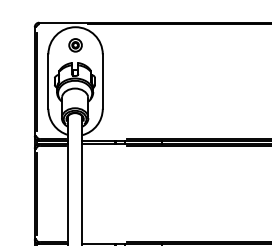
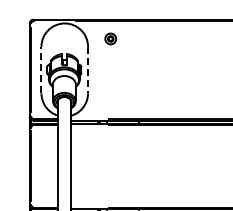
part: (75, 44) -> (110, 38), moved
line: (48, 80) -> (41, 69), solid -> dashed
line: (103, 82) -> (88, 70), solid -> dashed

